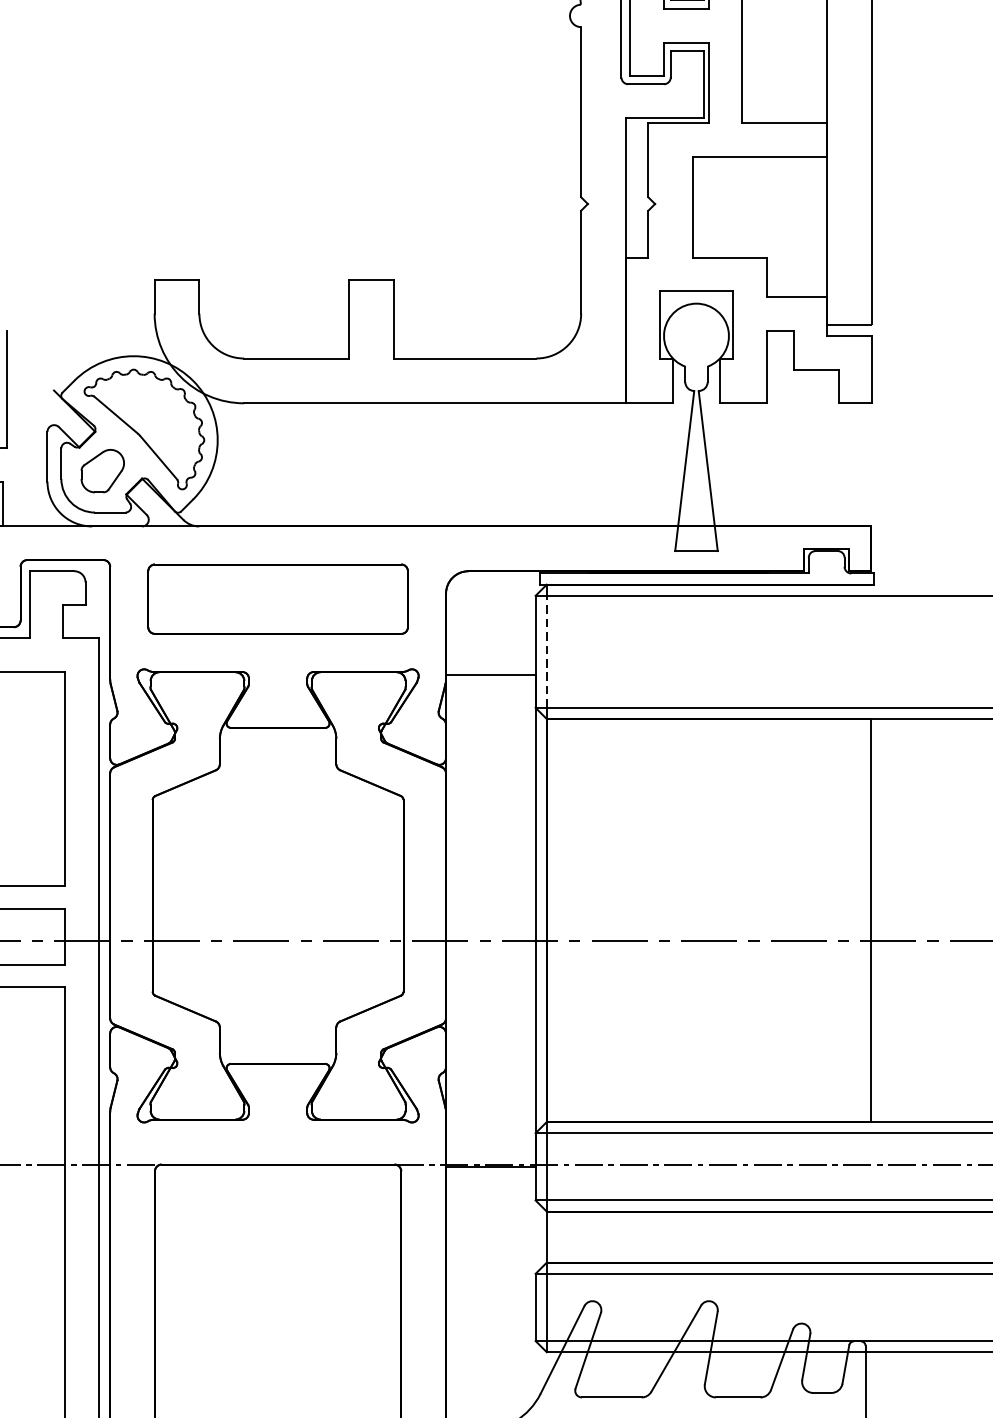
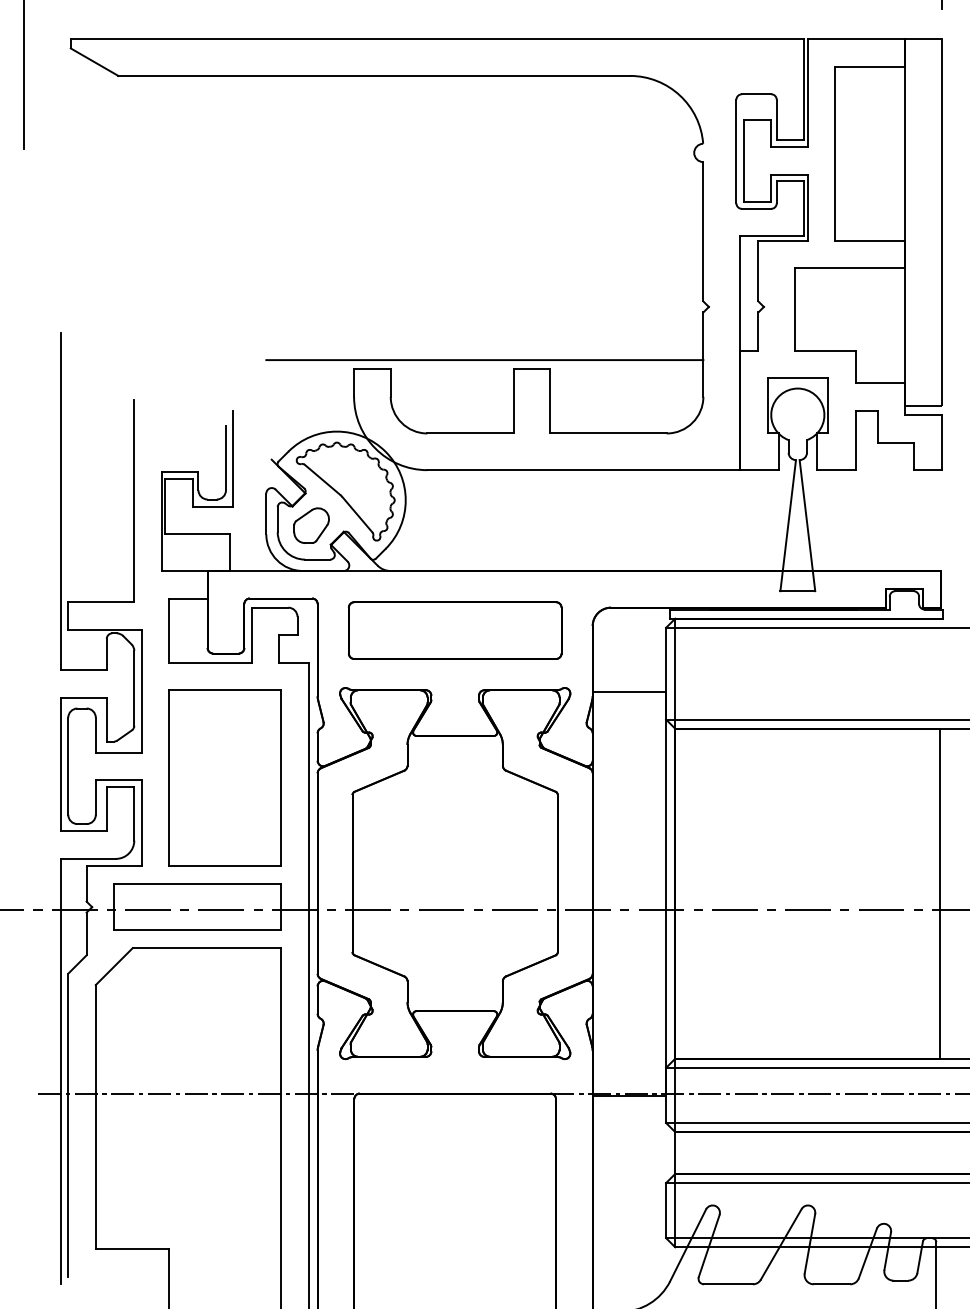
line: (313, 269) -> (484, 360), added
line: (547, 651) -> (675, 673), dashed -> solid

